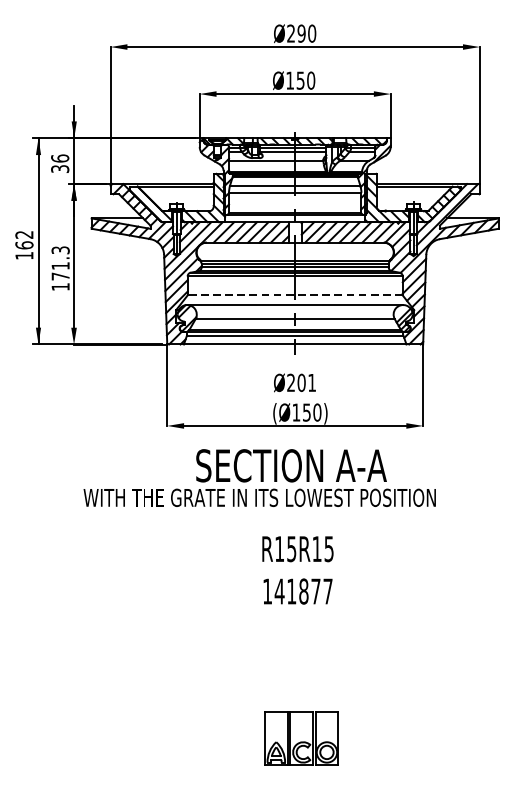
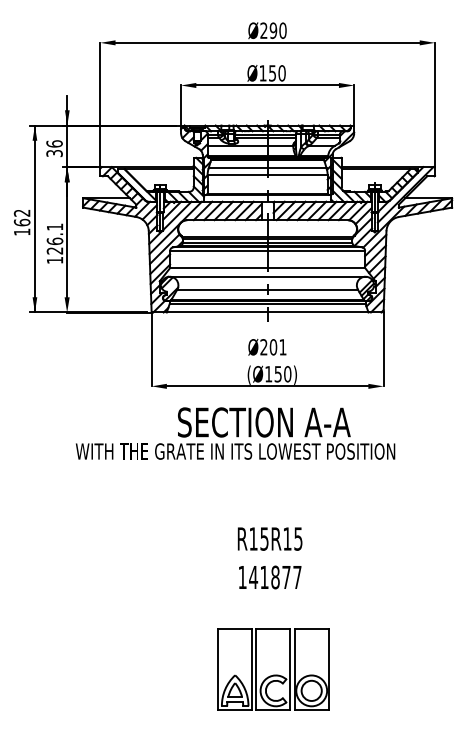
text: (60, 262) -> (54, 238), 171.3 -> 126.1
line: (295, 295) -> (267, 268), dashed -> solid
text: (297, 570) -> (269, 558), moved
part: (301, 738) -> (273, 669), size x1.67

